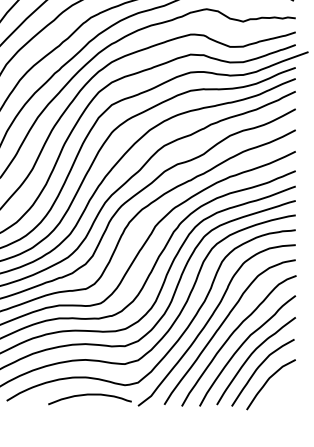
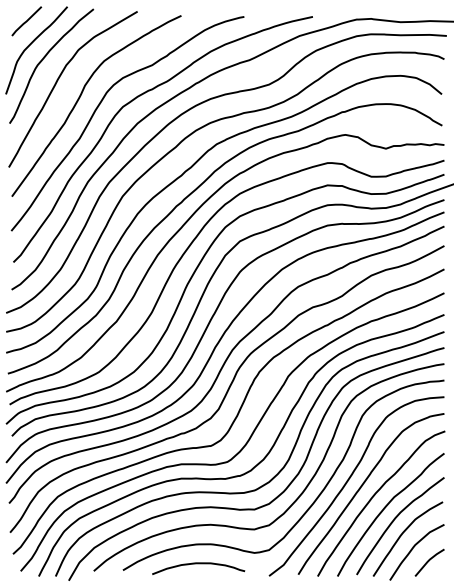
line: (282, 392) -> (429, 561), added
curve: (89, 395) -> (198, 564), moved

